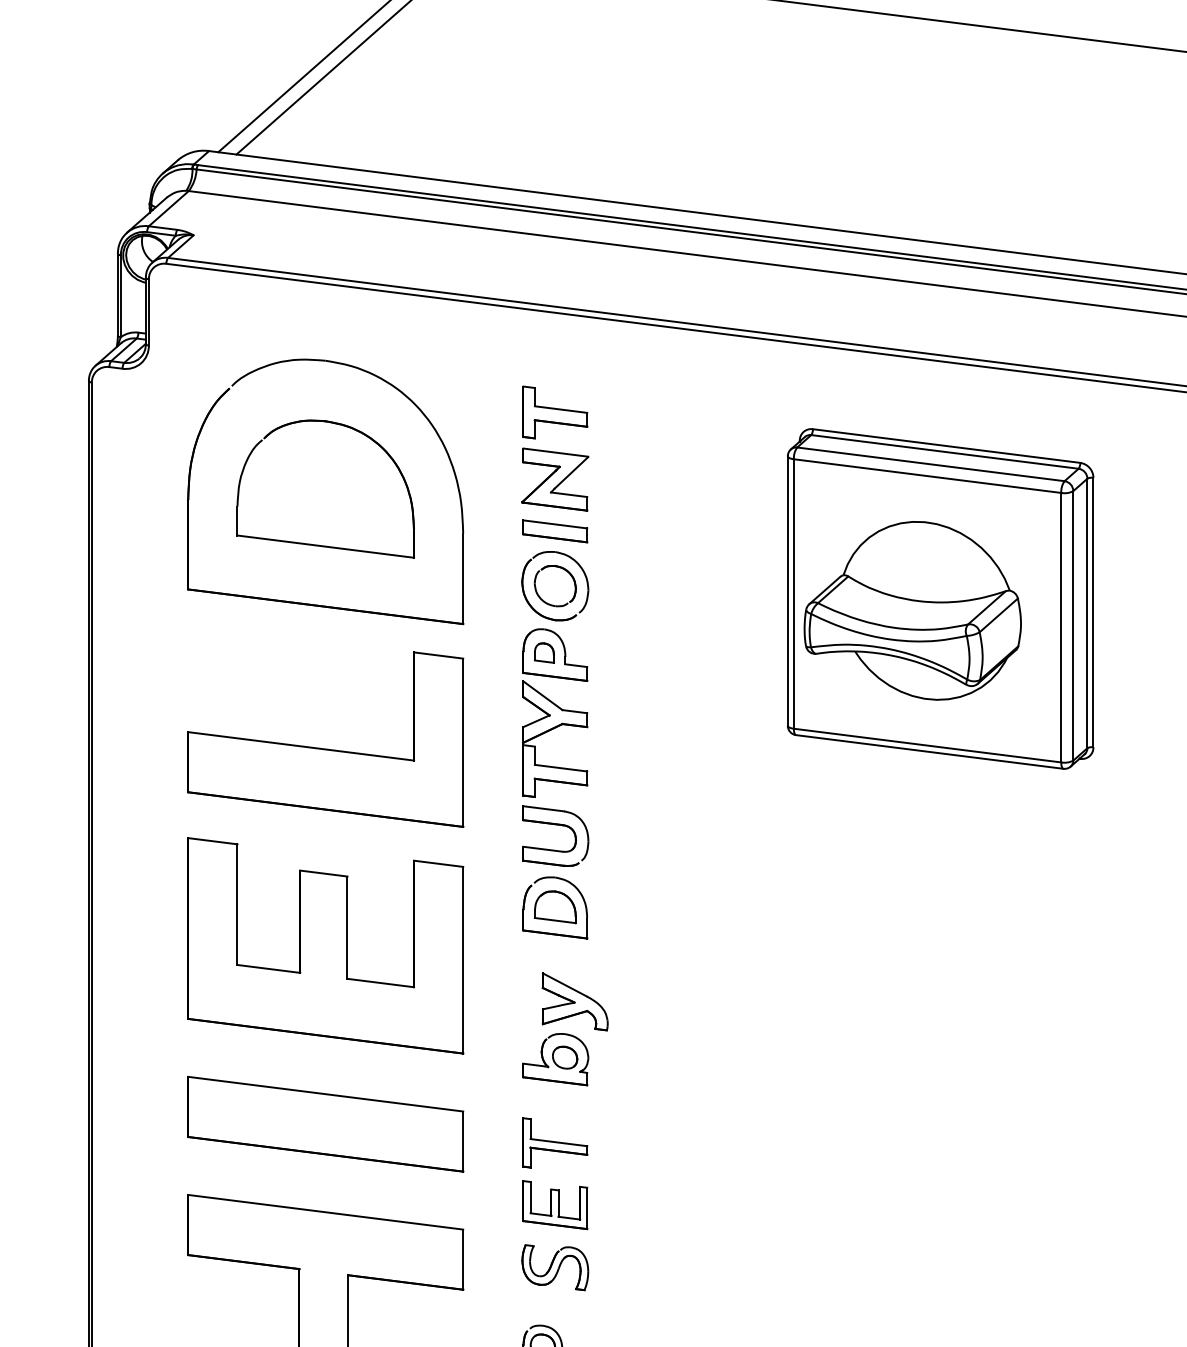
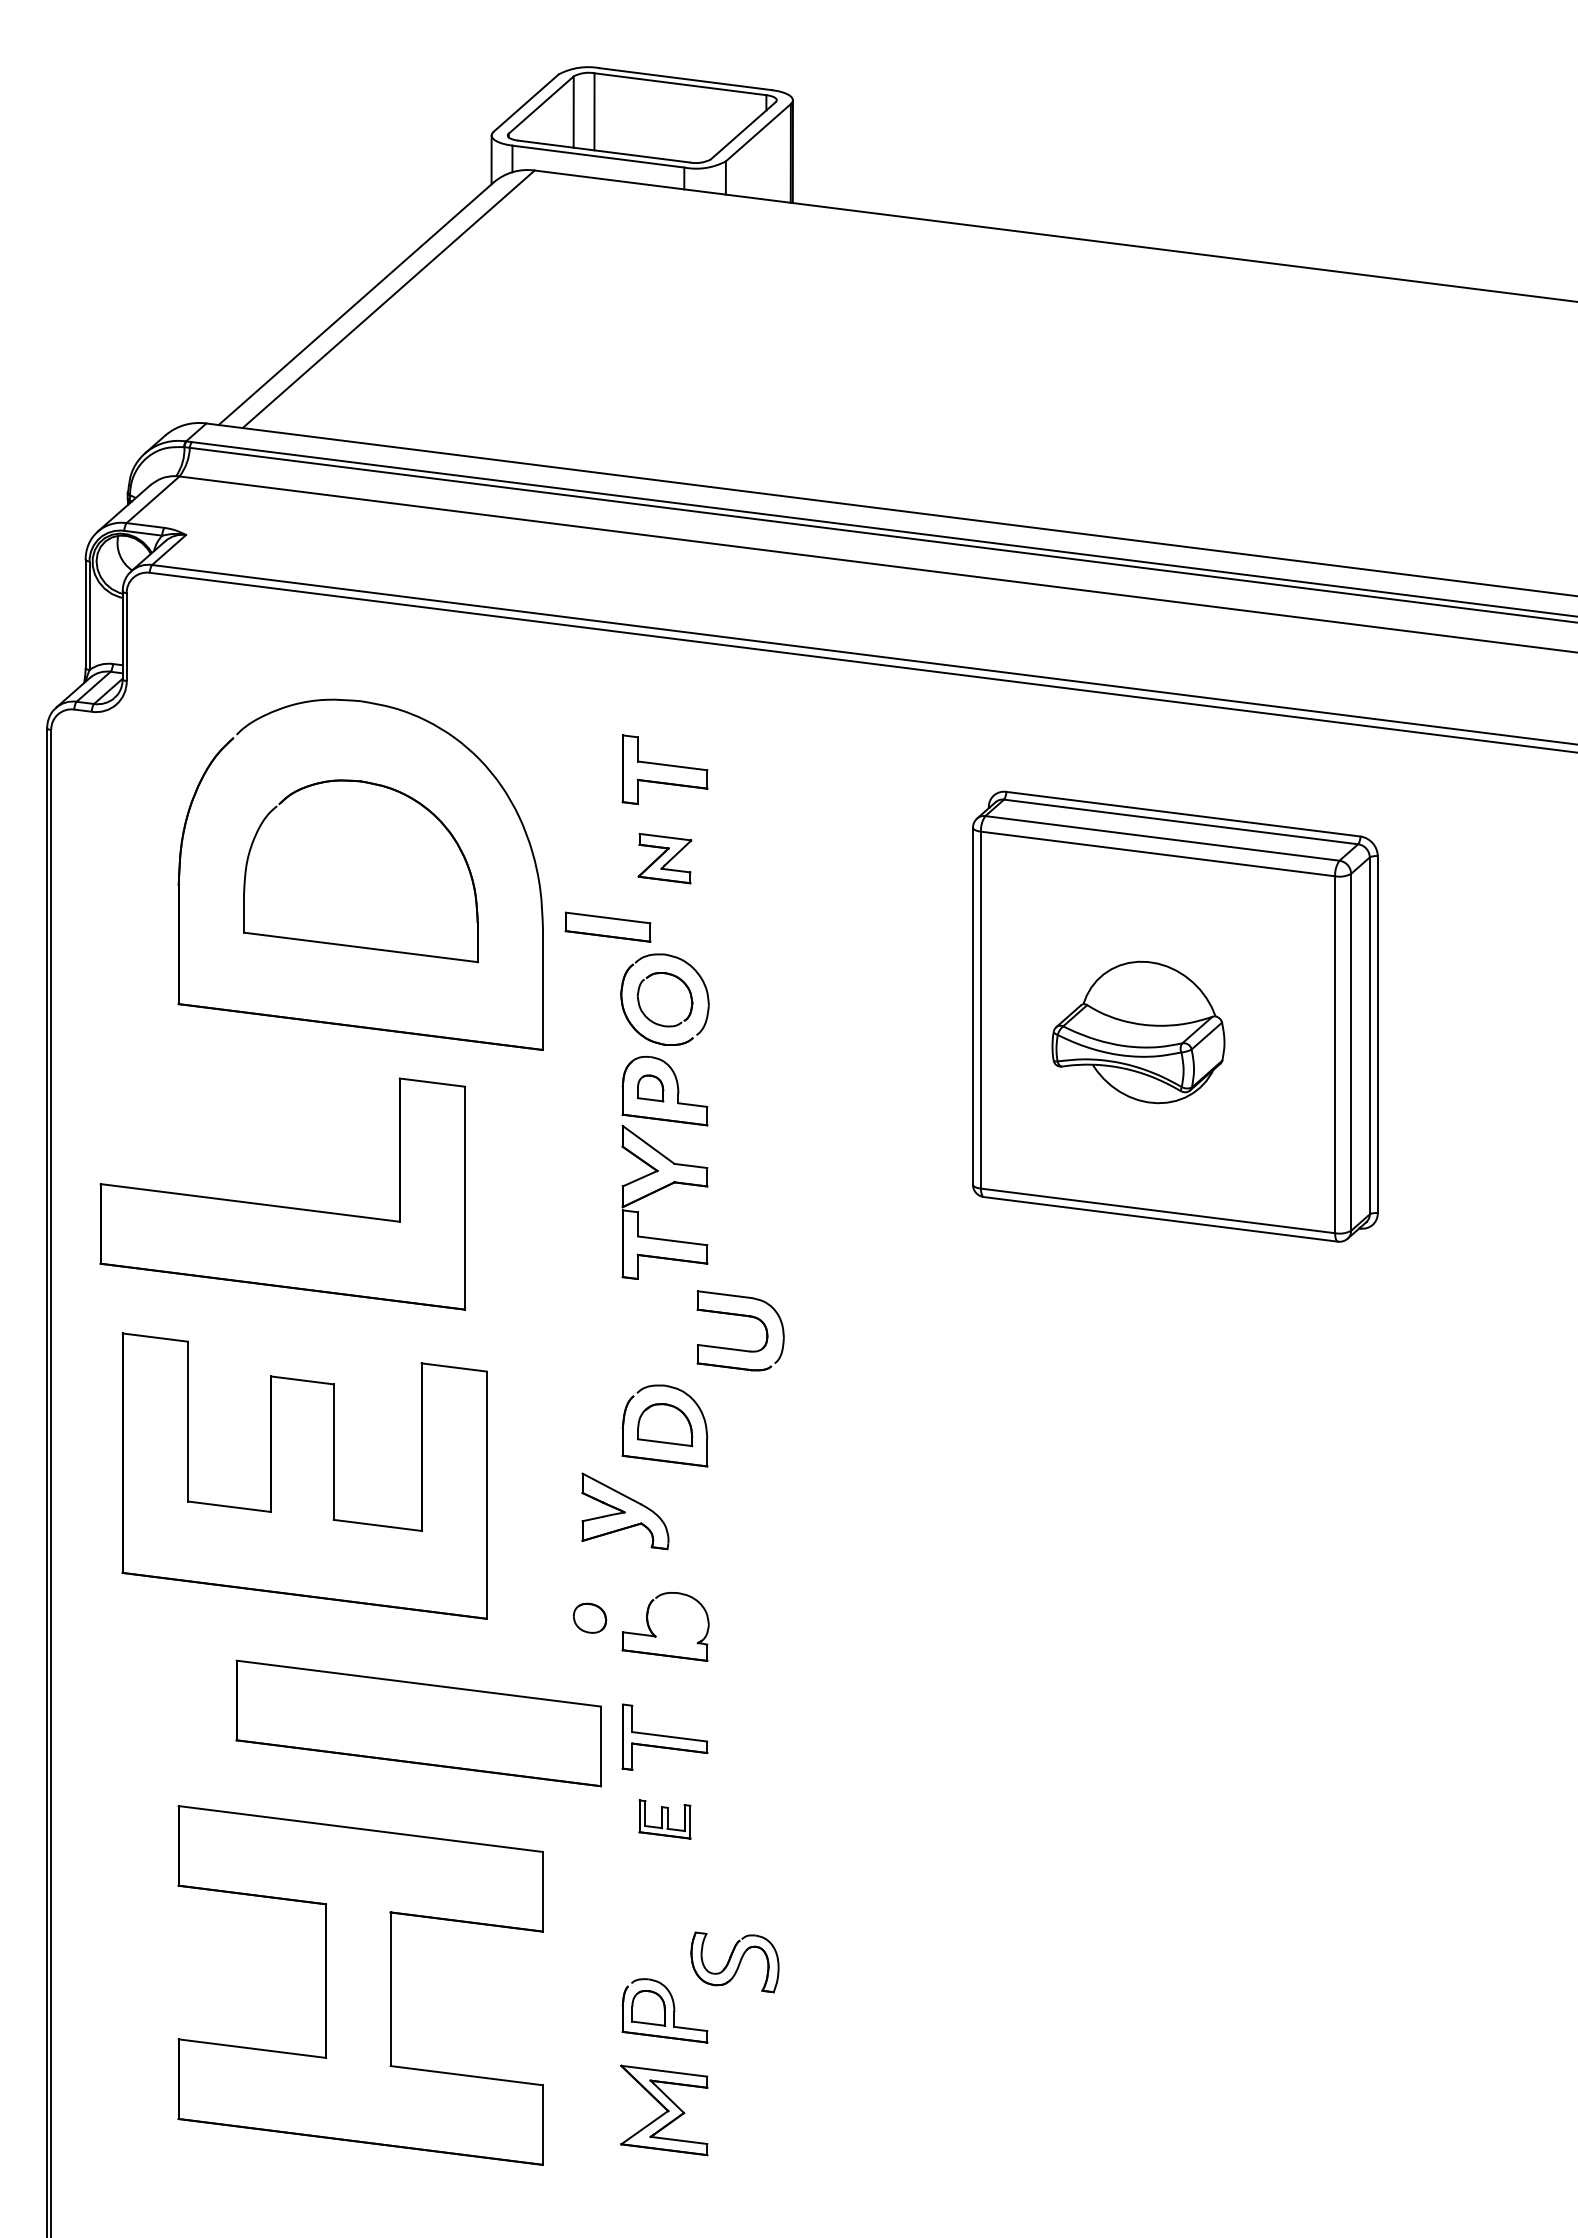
part: (554, 479) -> (664, 858), size x0.6
part: (554, 530) -> (607, 926), moved
part: (912, 610) -> (1138, 1032), size x0.6
part: (323, 748) -> (280, 1205), moved
part: (555, 825) -> (740, 1316), moved
part: (325, 945) -> (304, 1475), moved
part: (575, 1001) -> (625, 1511), moved
part: (564, 1057) -> (589, 1617), moved
part: (325, 1124) -> (418, 1723), moved
part: (554, 1205) -> (664, 1819), size x0.6
part: (554, 1267) -> (734, 1962), moved

